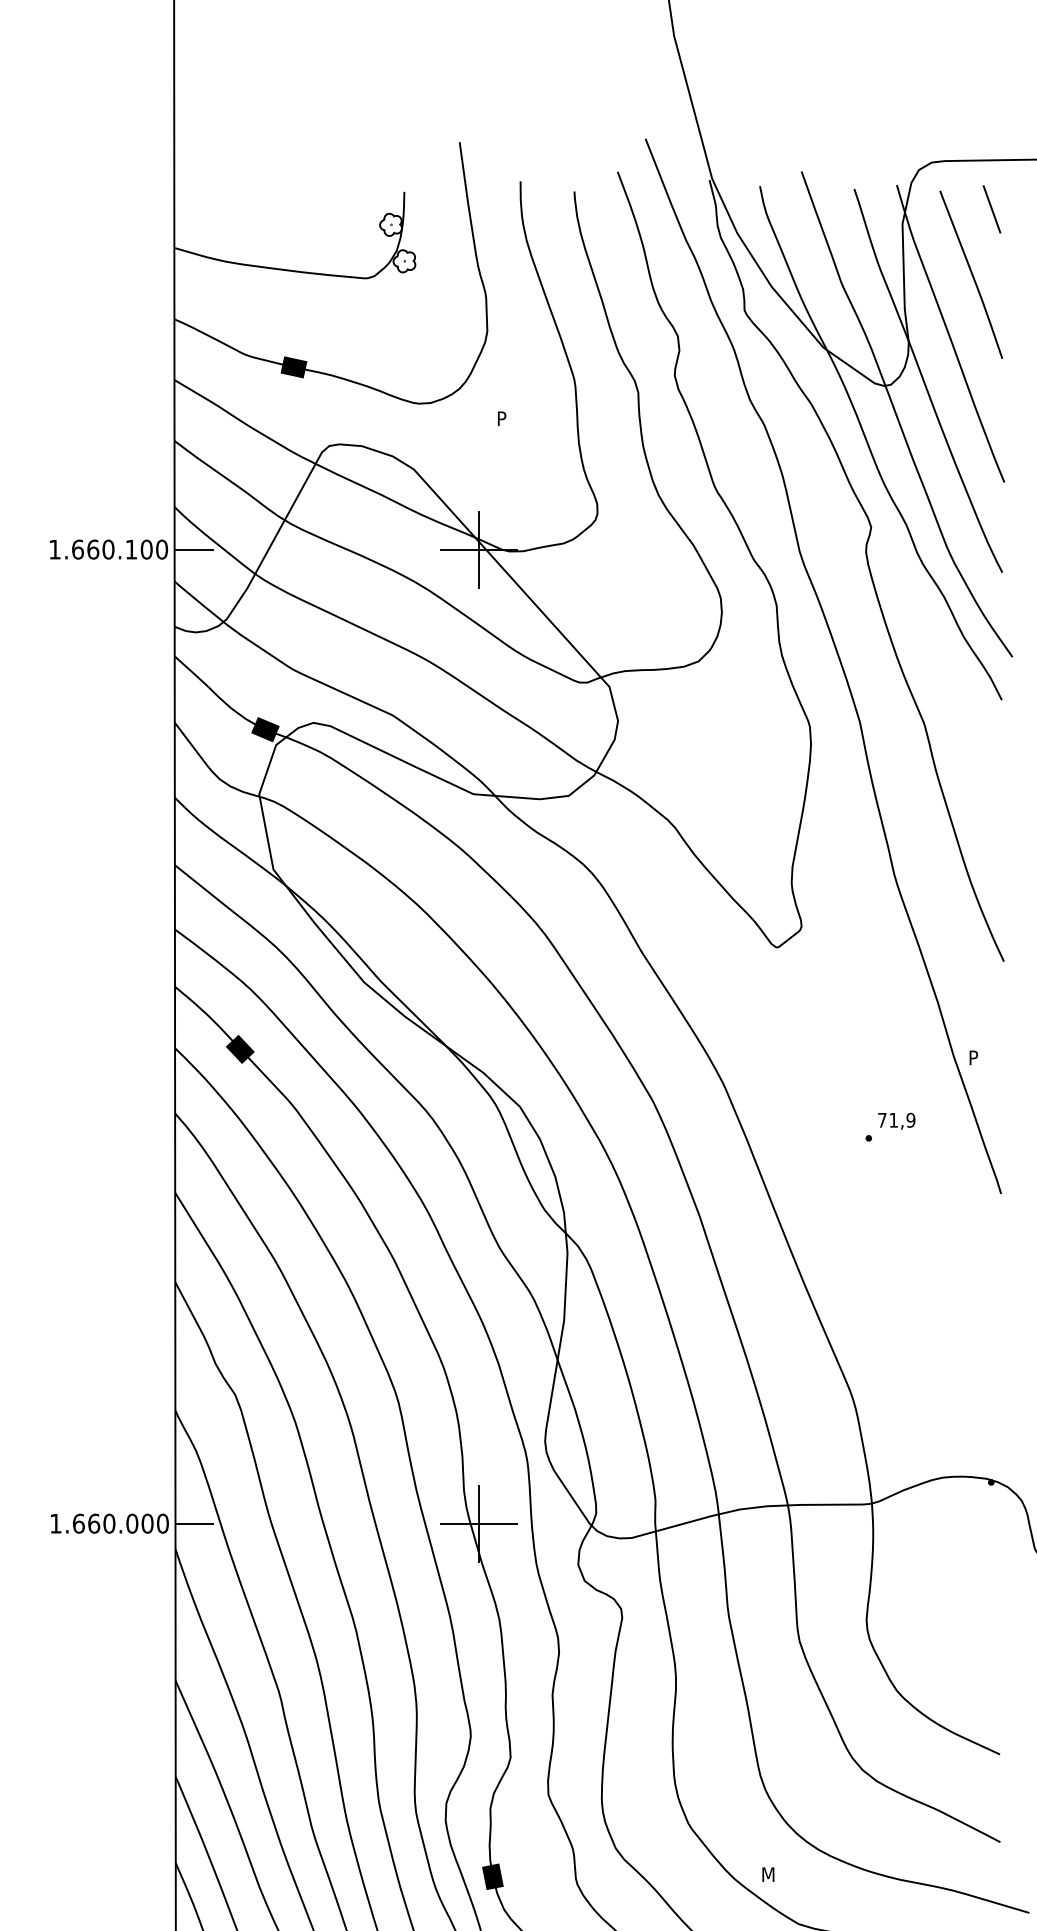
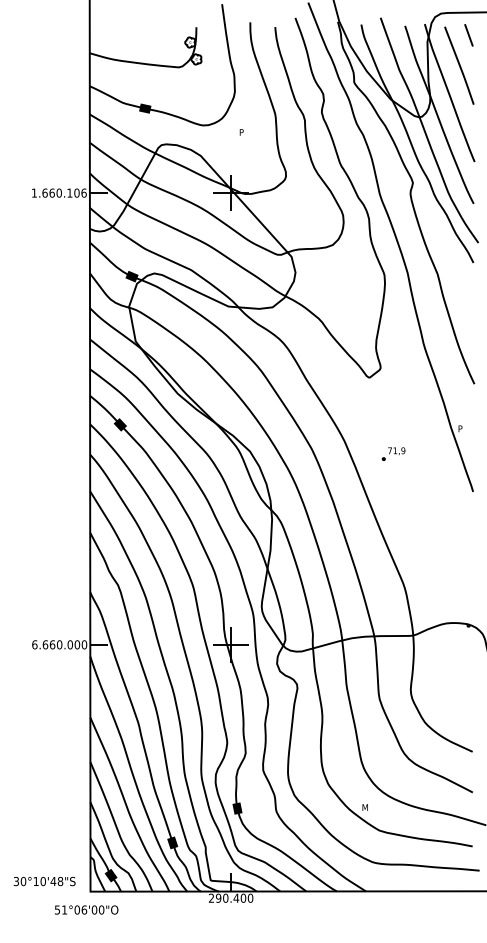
text: (160, 548) -> (83, 192), 1.660.100 -> 1.660.106
part: (889, 1126) -> (393, 453), moved
text: (55, 1522) -> (34, 644), 1.660.000 -> 6.660.000

